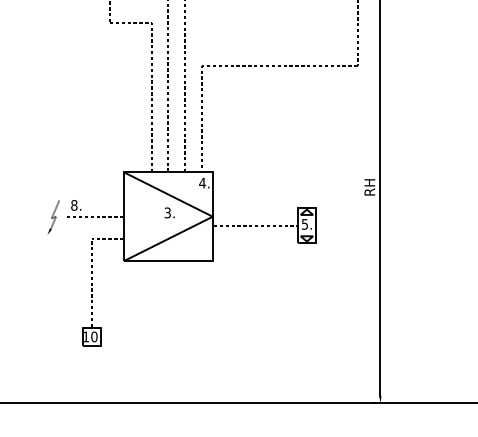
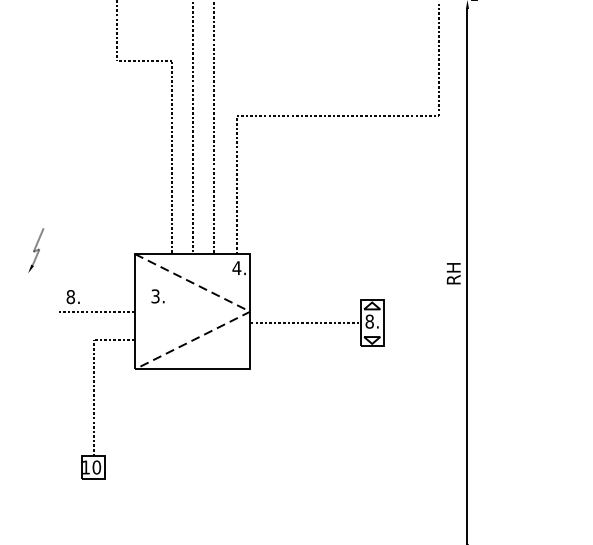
text: (169, 212) -> (157, 295), moved
line: (212, 216) -> (249, 311), solid -> dashed
part: (53, 217) -> (36, 250), moved
text: (304, 224) -> (369, 321), 5. -> 8.

